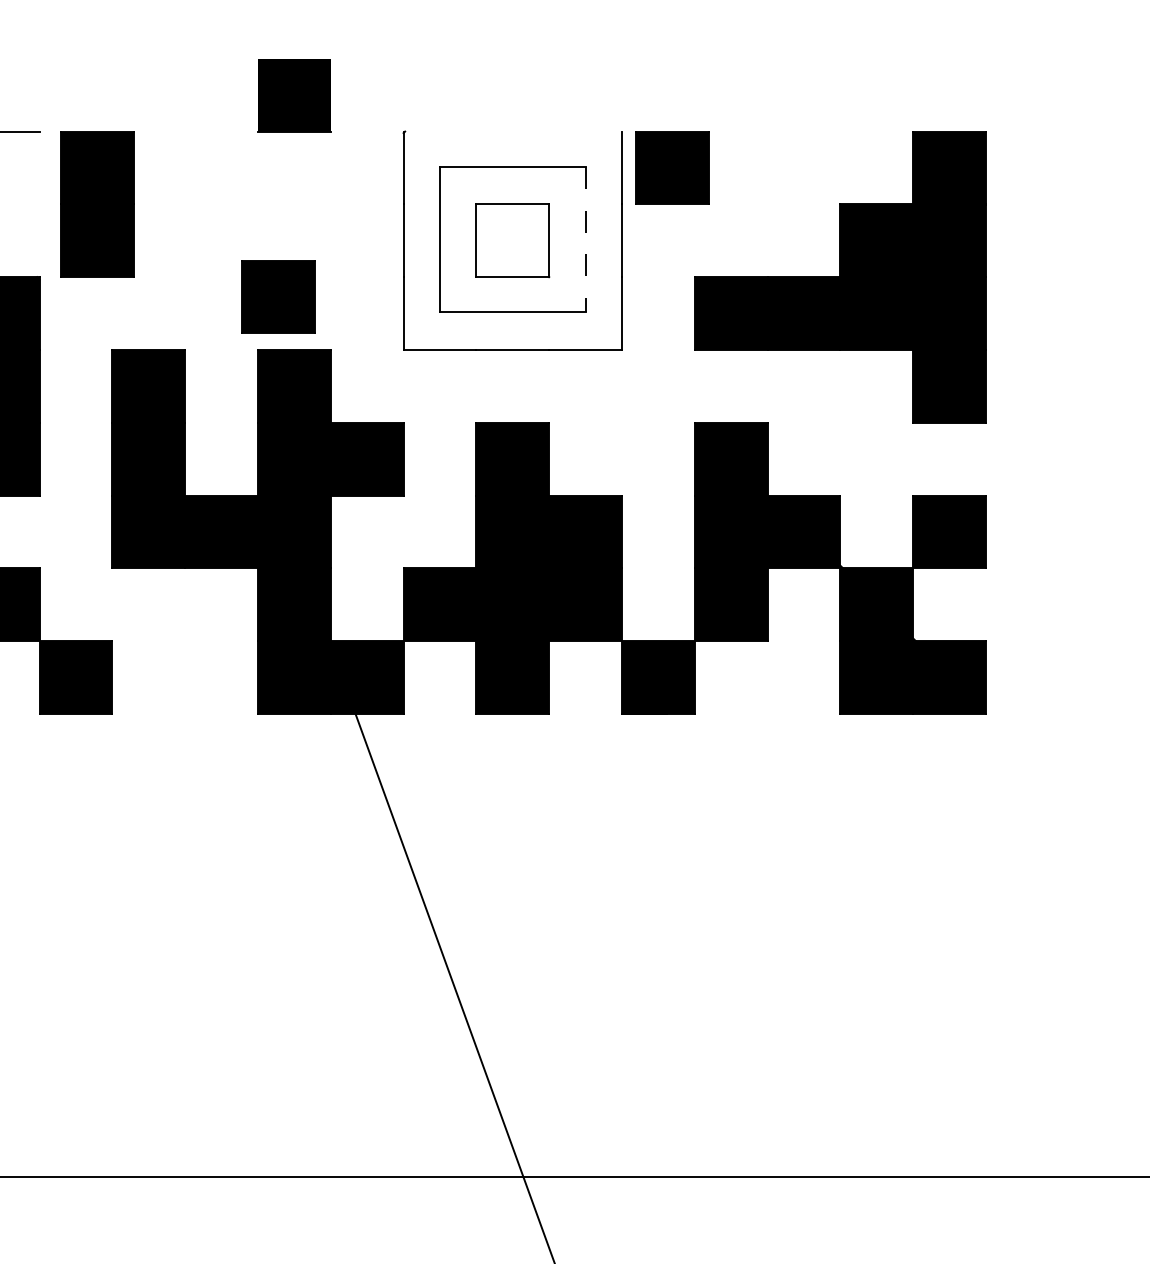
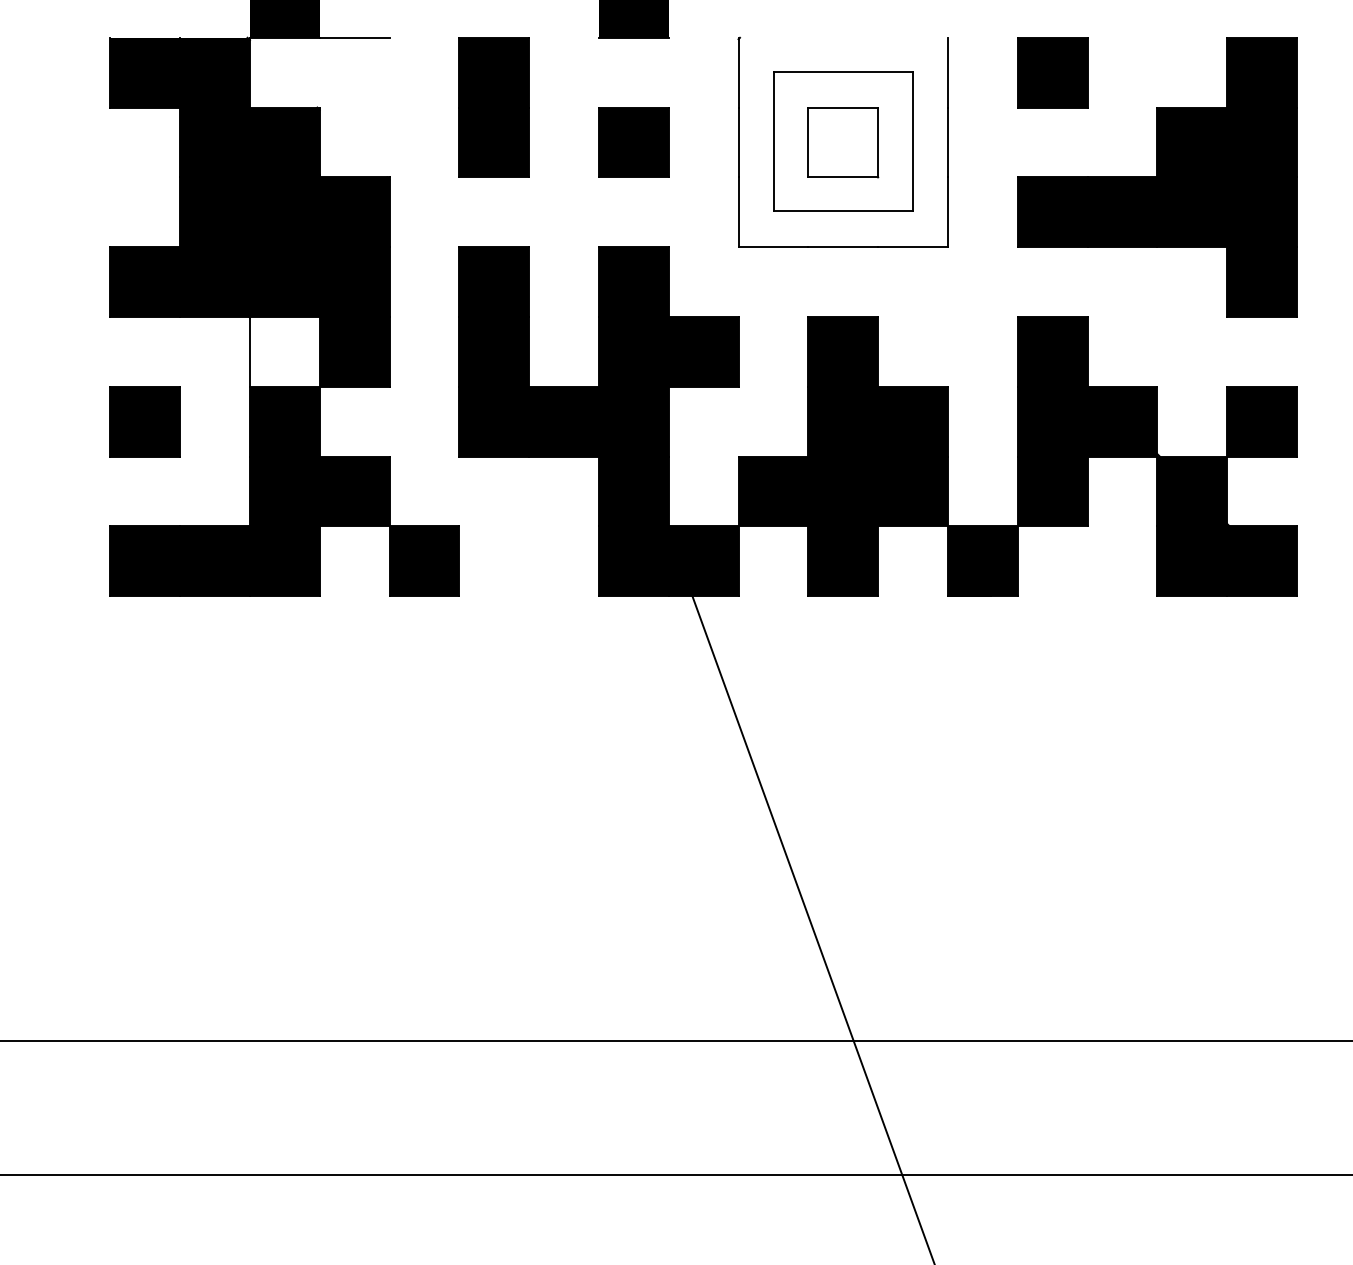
part: (672, 167) -> (1052, 72), moved
part: (96, 204) -> (493, 107), moved
line: (586, 239) -> (913, 141), dashed -> solid
part: (278, 297) -> (633, 142), moved

